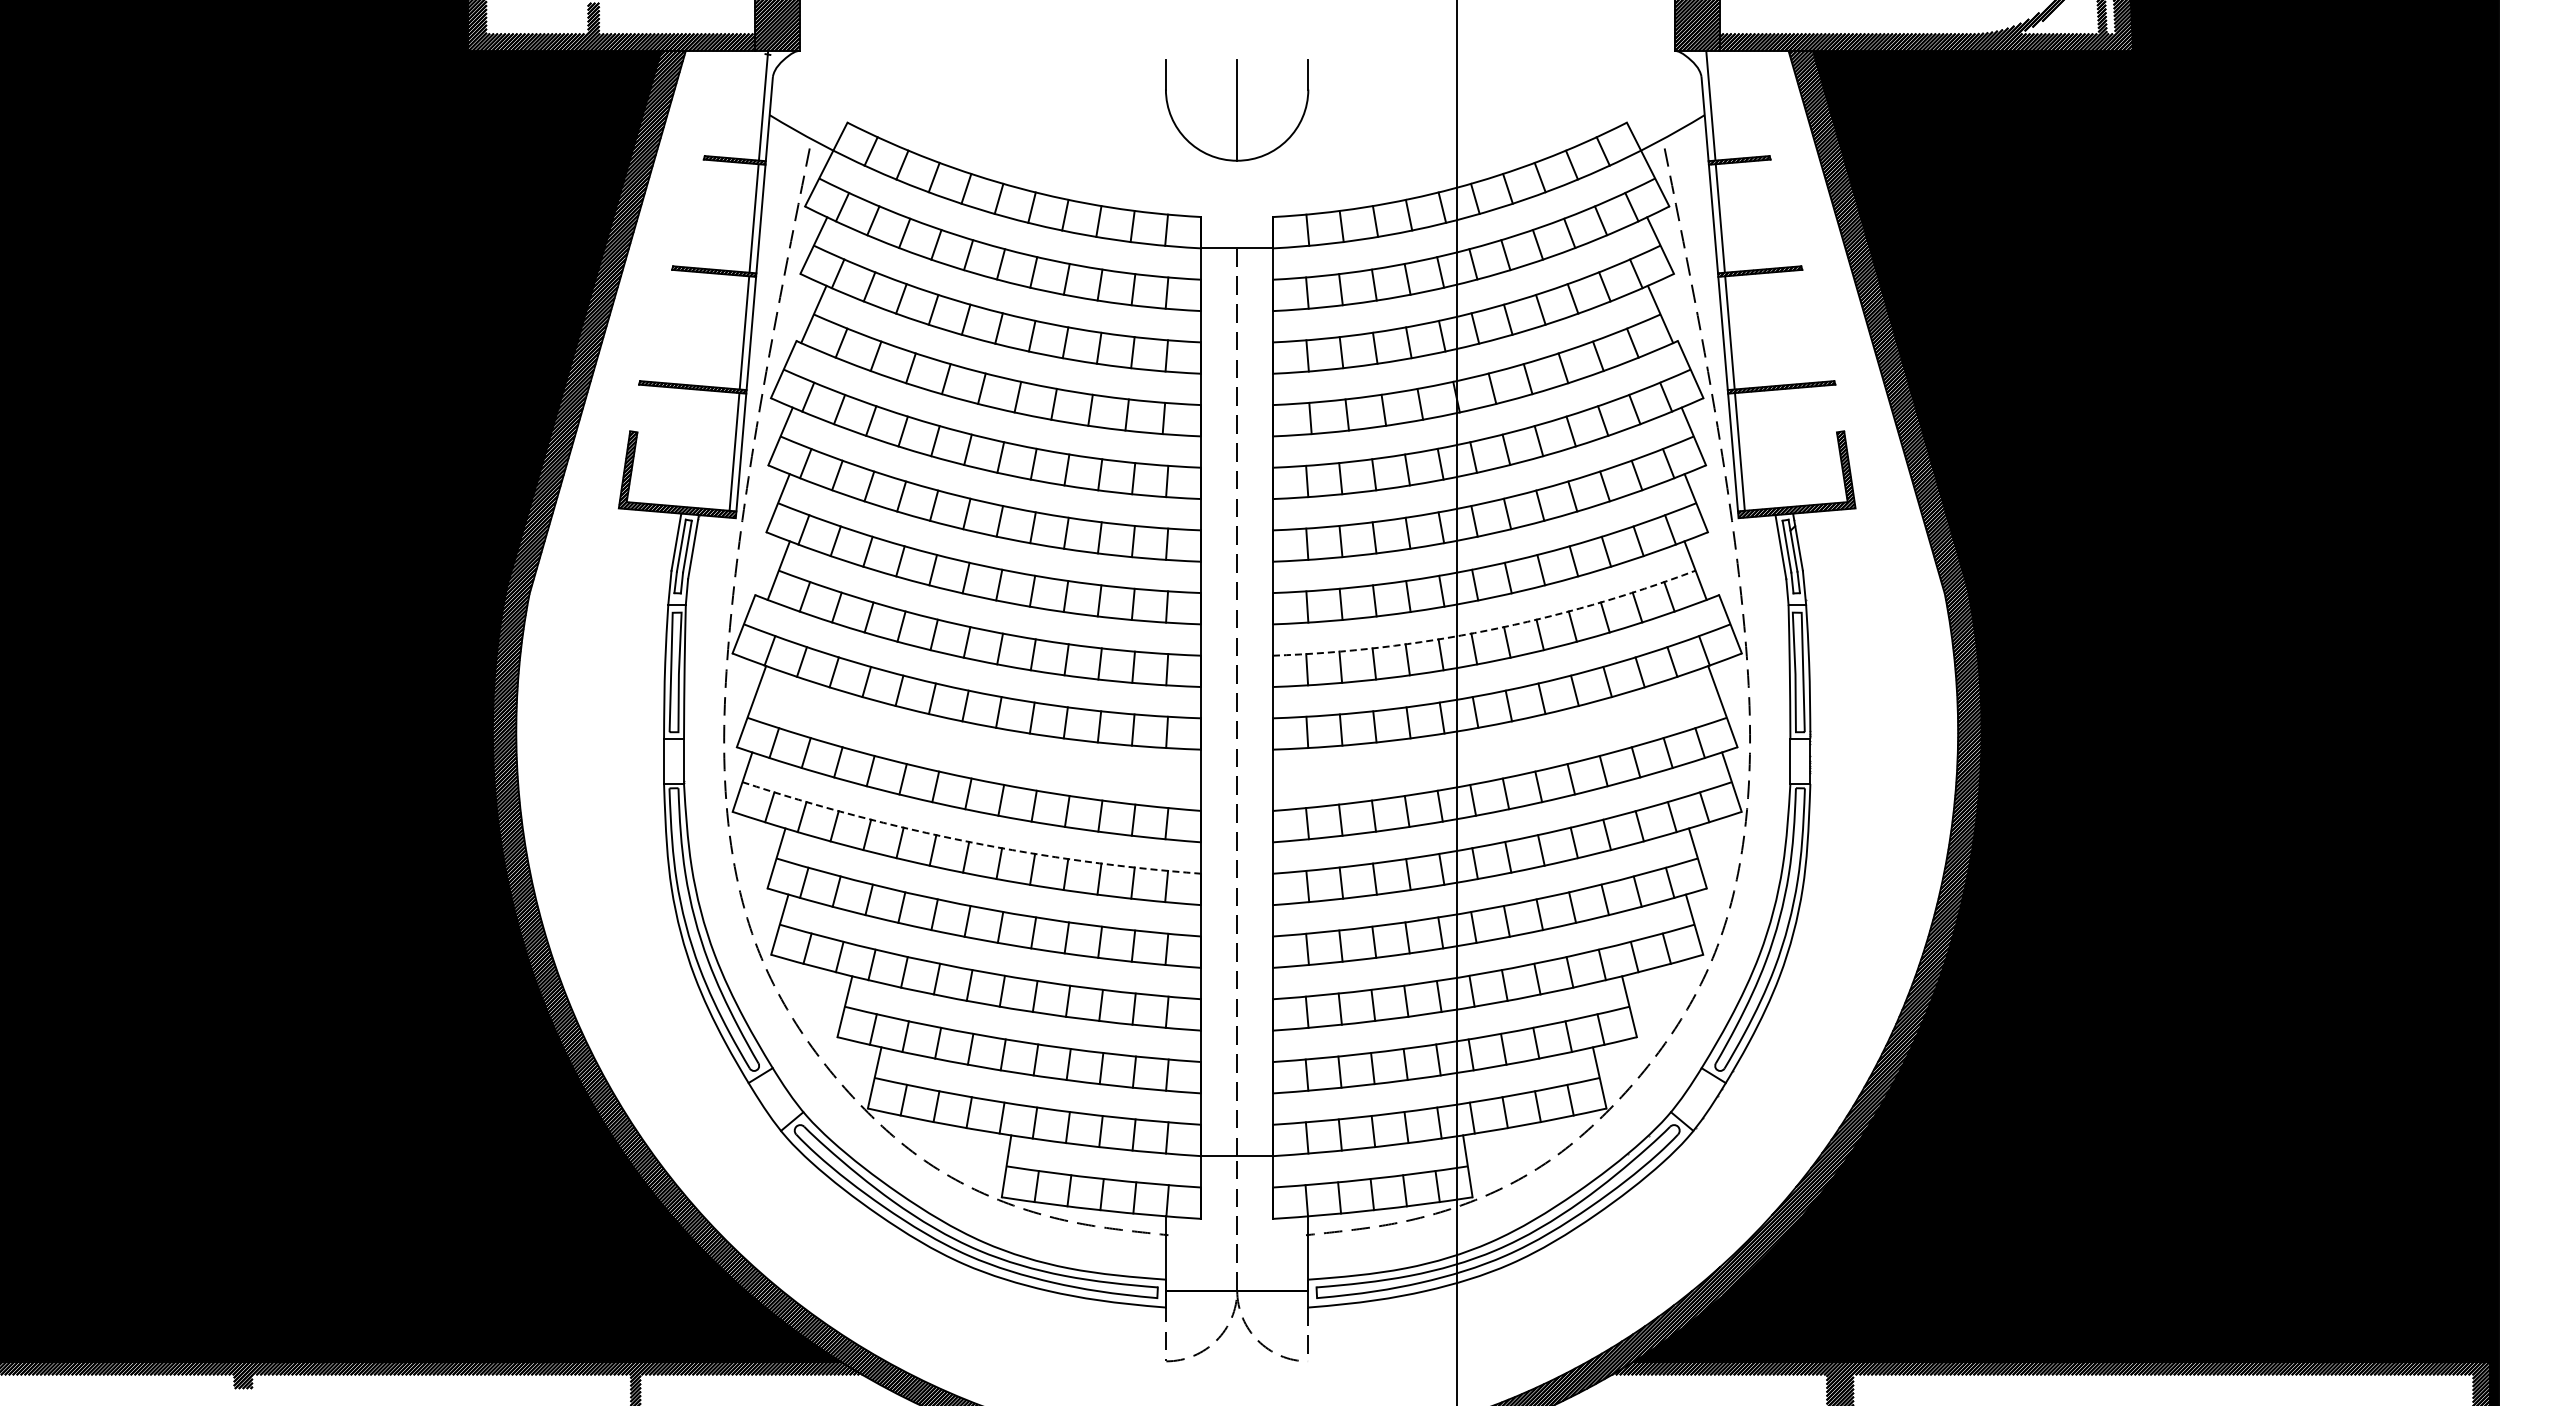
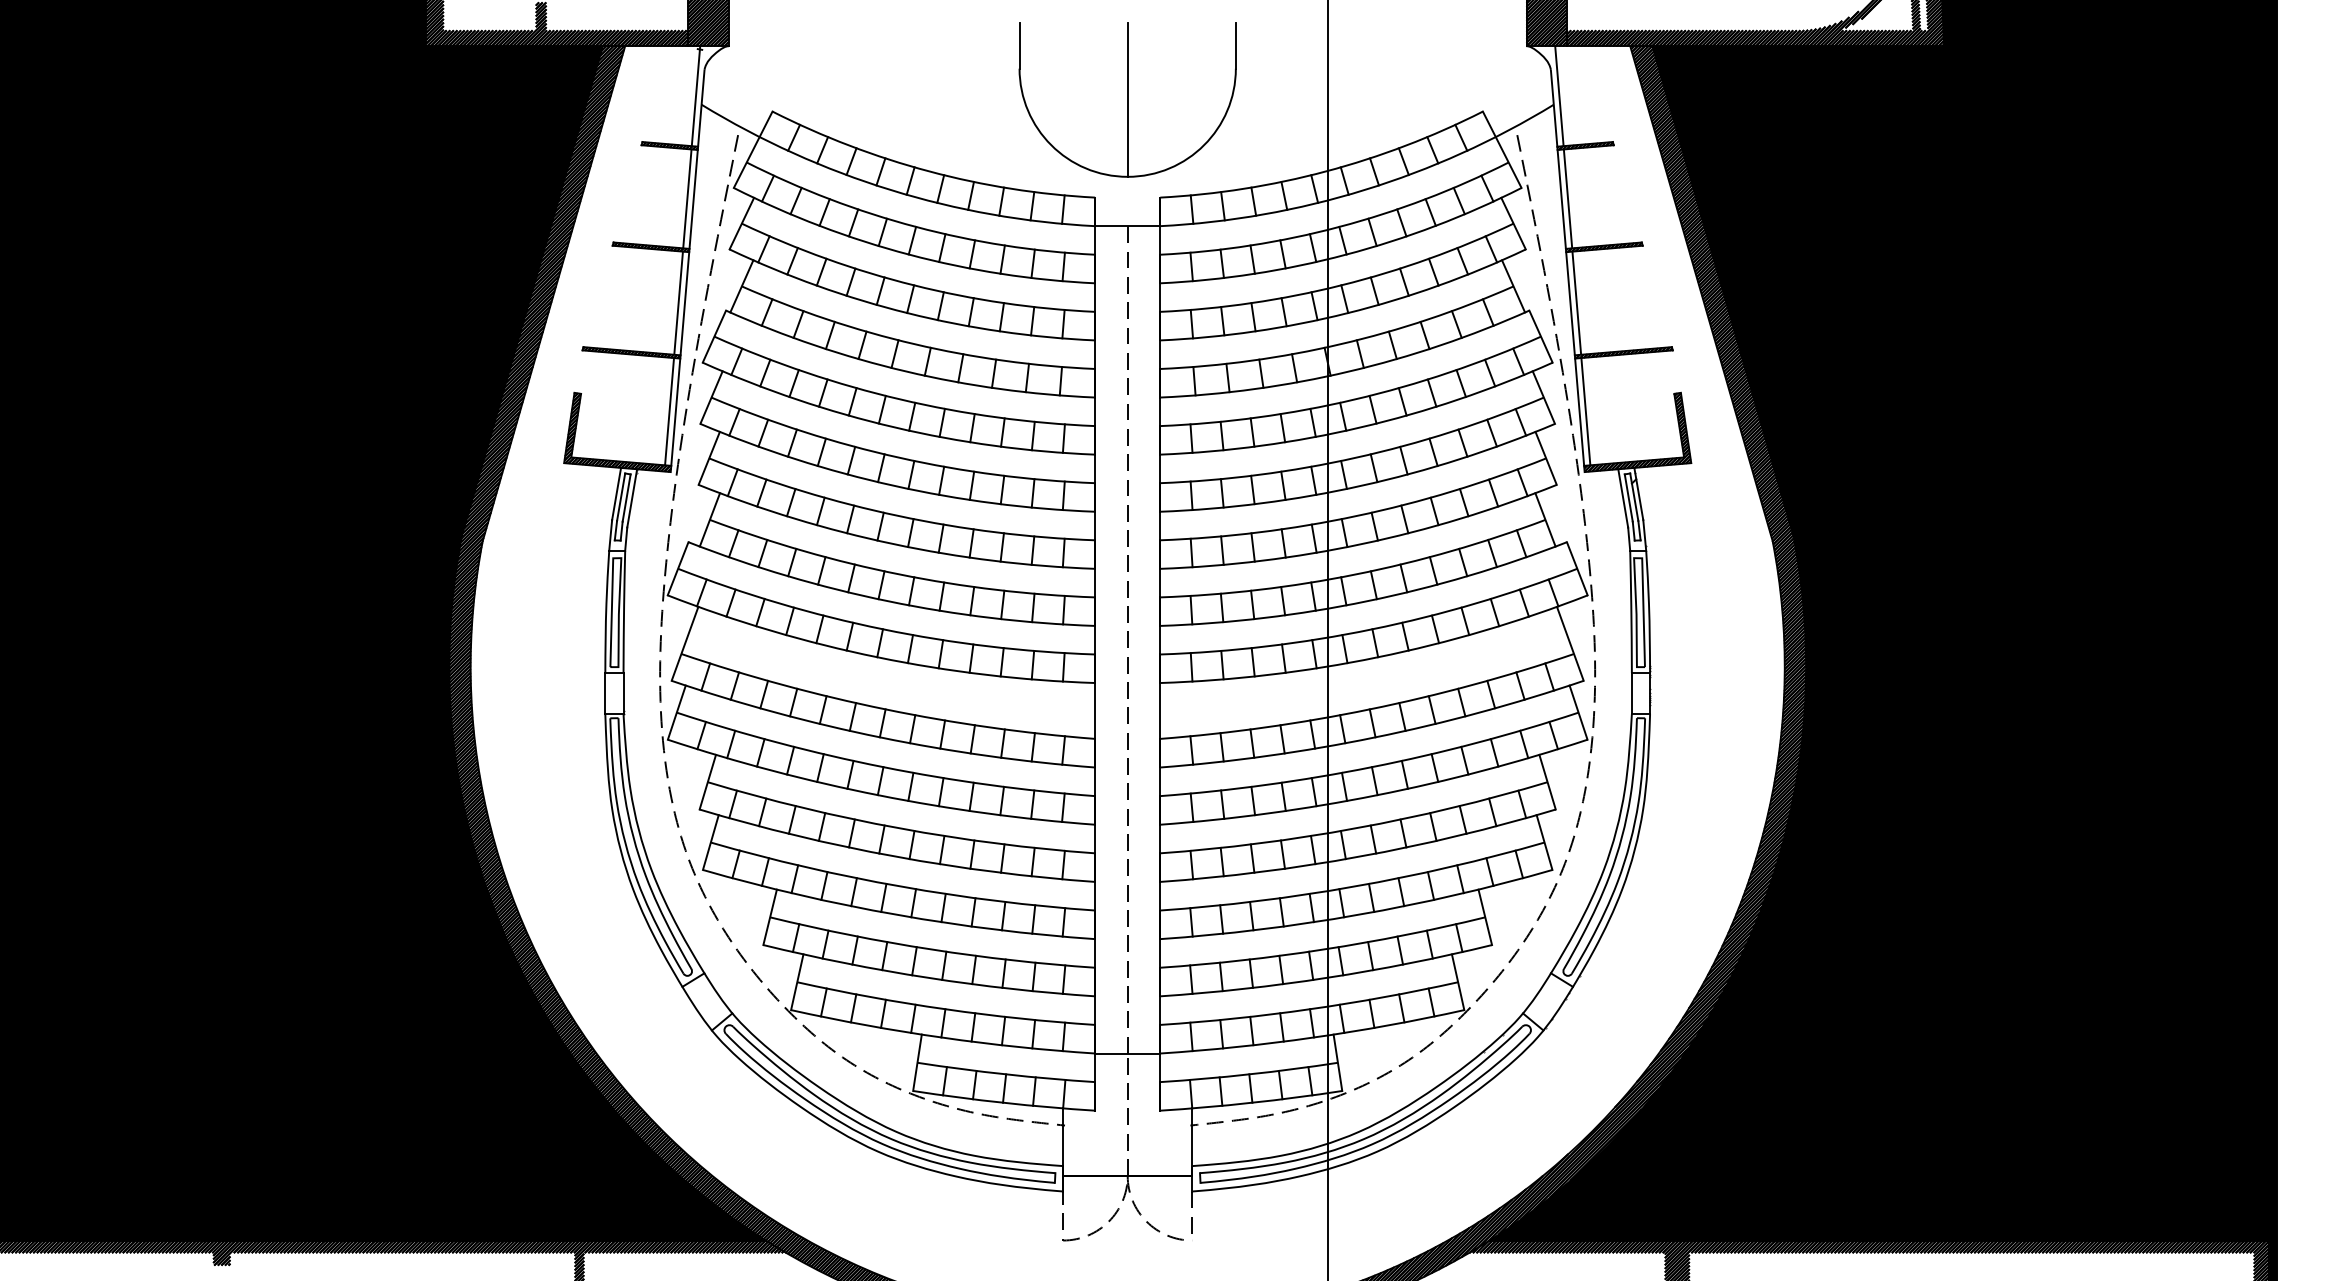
part: (1236, 110) -> (1127, 100), size x1.67
arc: (1487, 630) -> (1355, 574), dashed -> solid
arc: (969, 841) -> (883, 766), dashed -> solid

